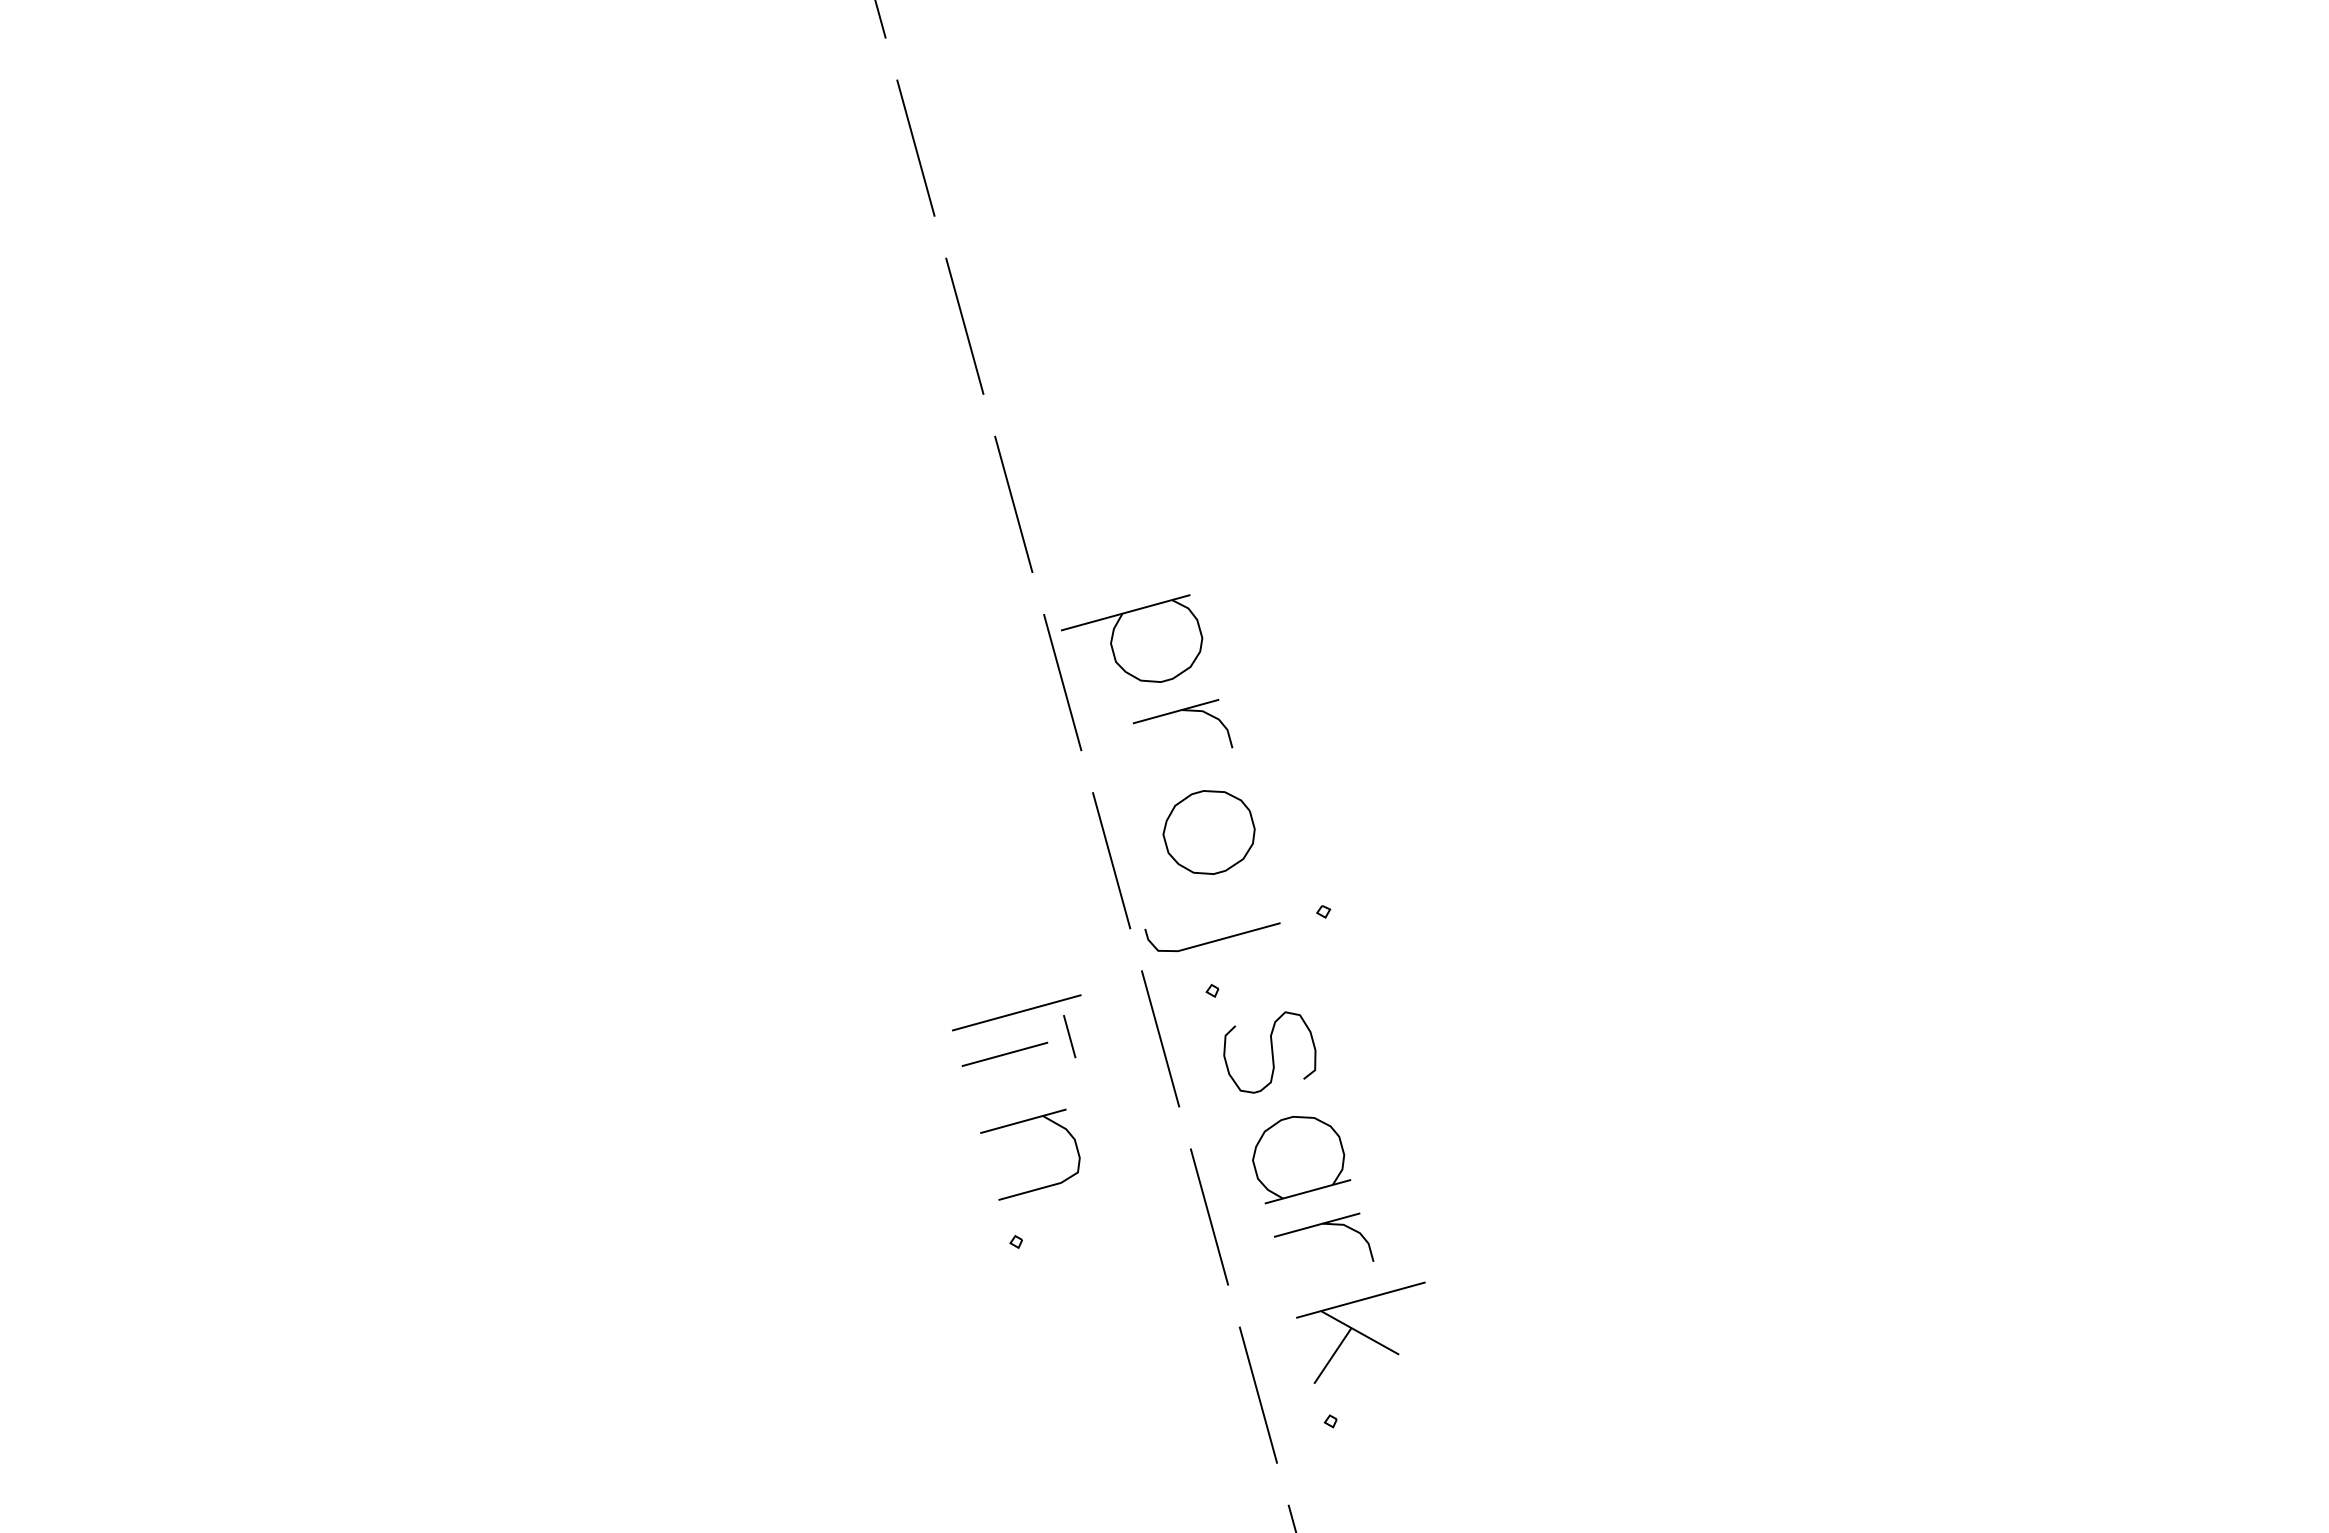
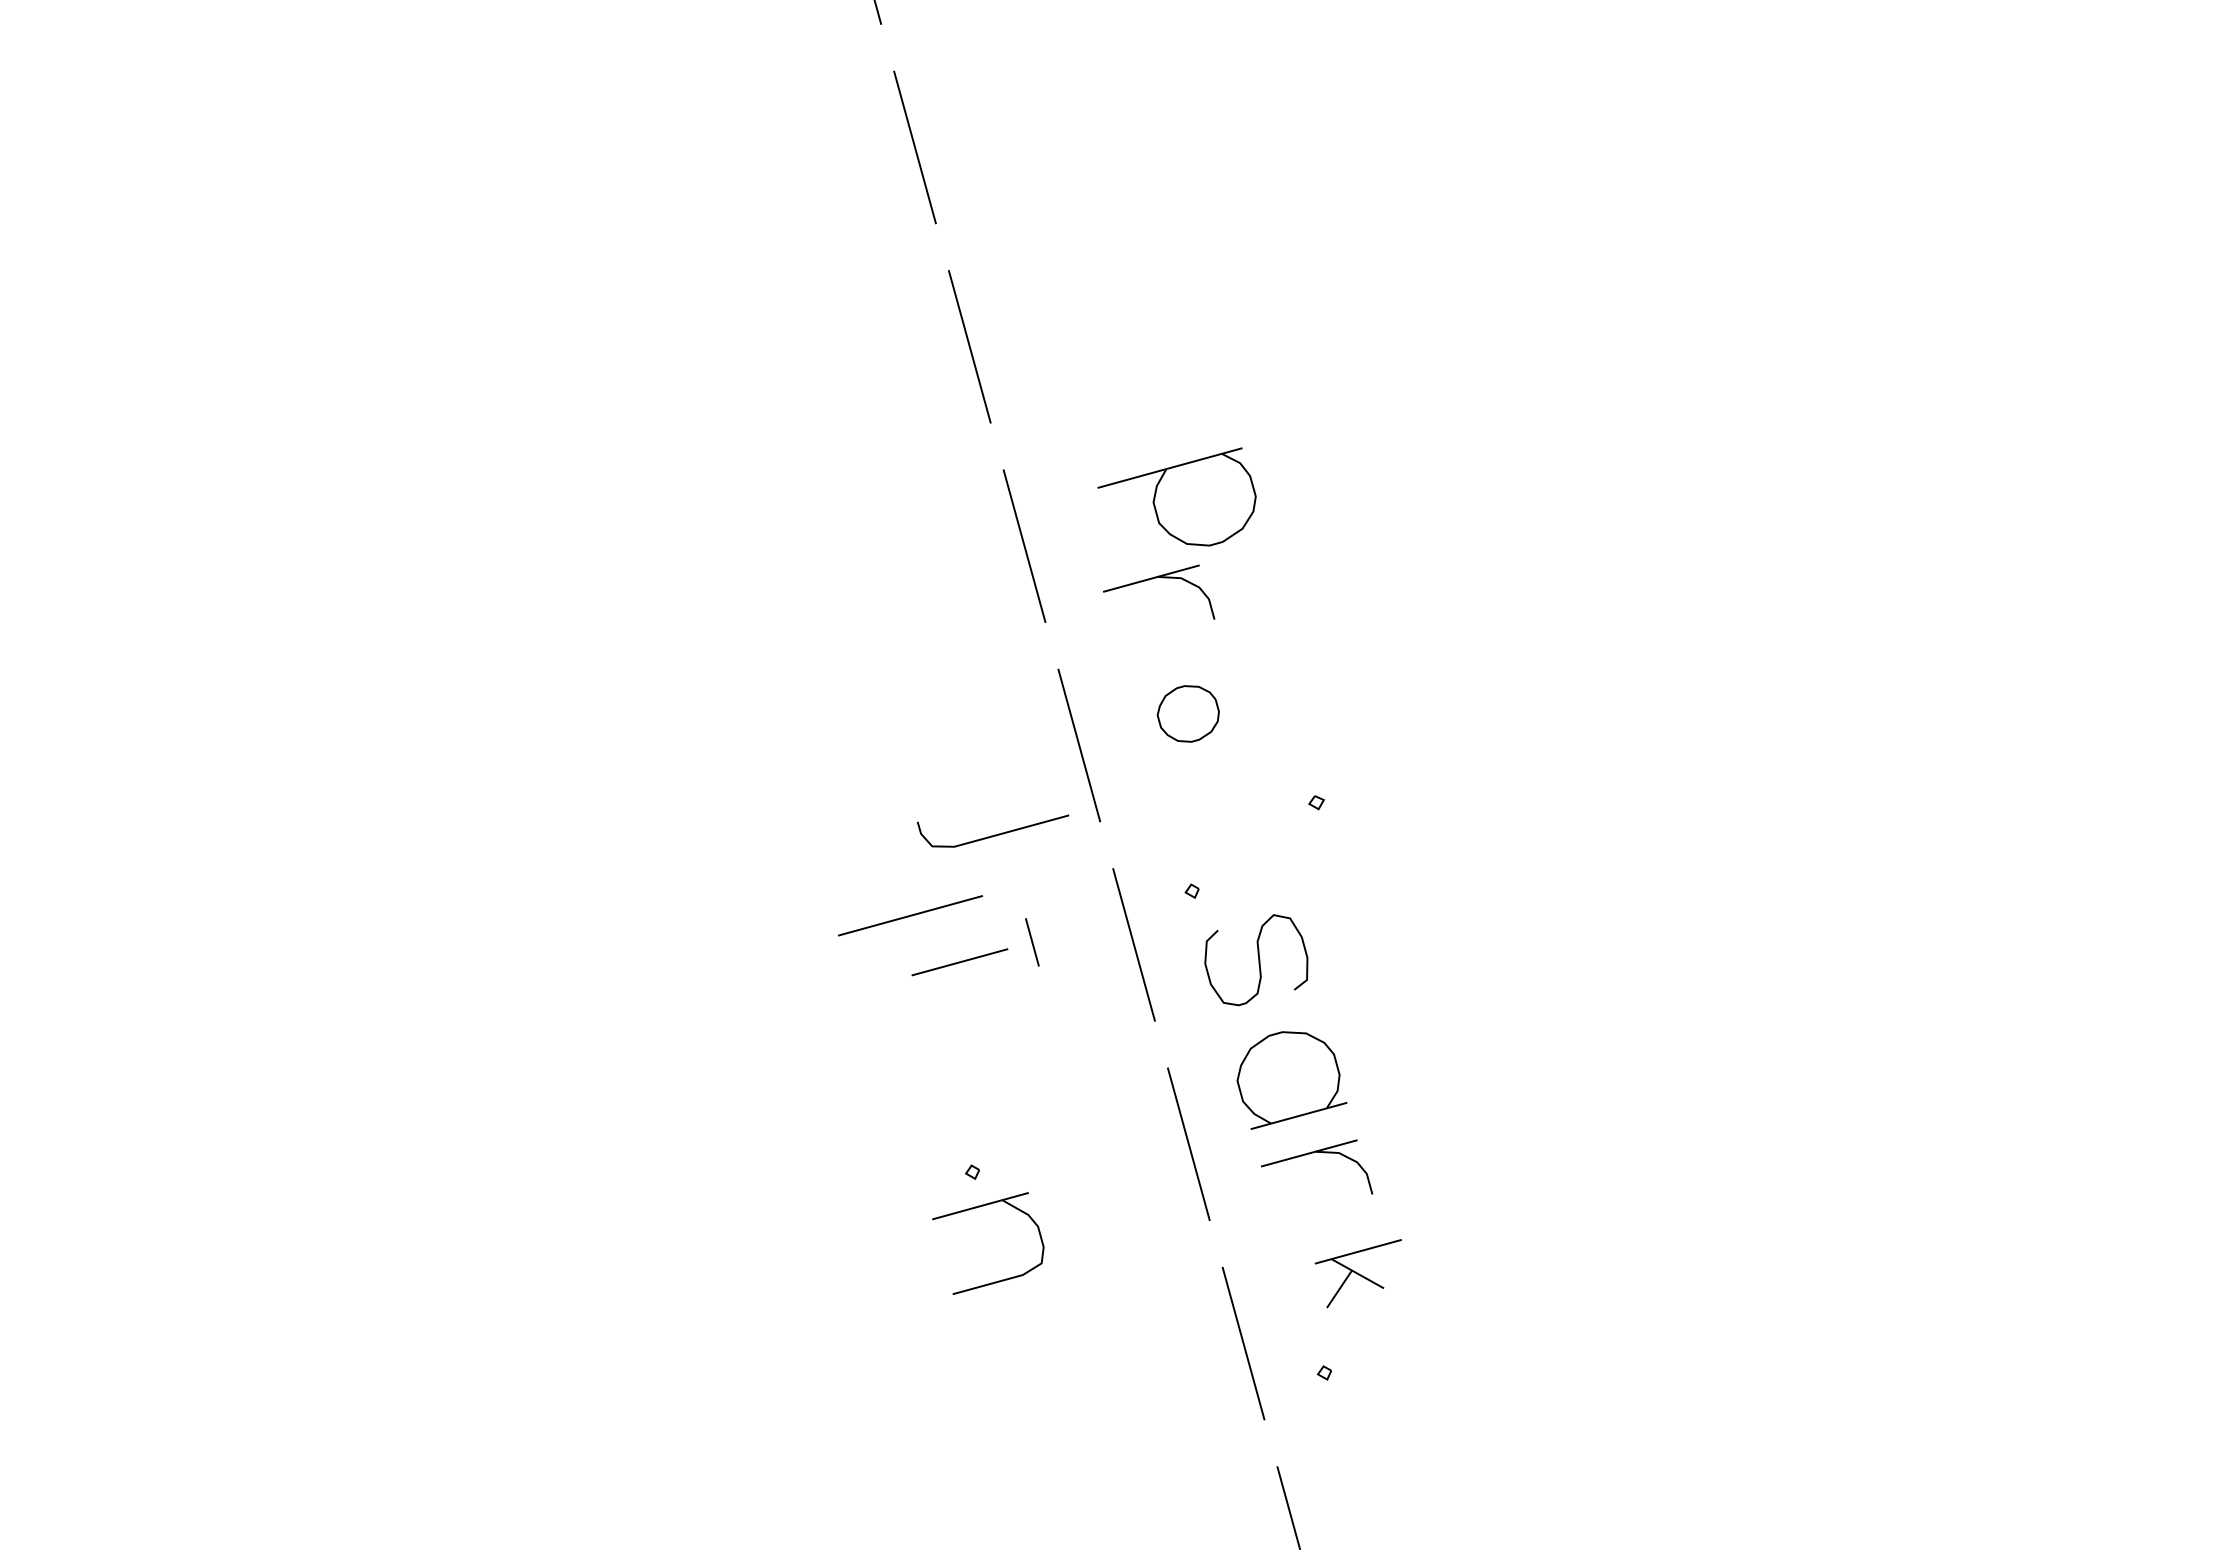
part: (1132, 638) -> (1177, 496), moved
part: (1208, 832) -> (1187, 713), size x0.6
line: (1212, 940) -> (992, 834), moved
line: (1016, 1012) -> (910, 915), moved
part: (1023, 1122) -> (980, 1207), moved
part: (1360, 1332) -> (1357, 1273), size x0.6

